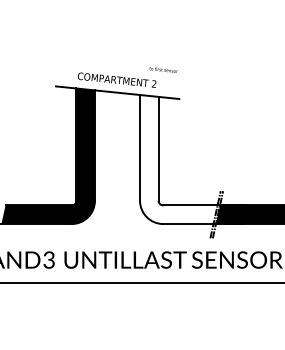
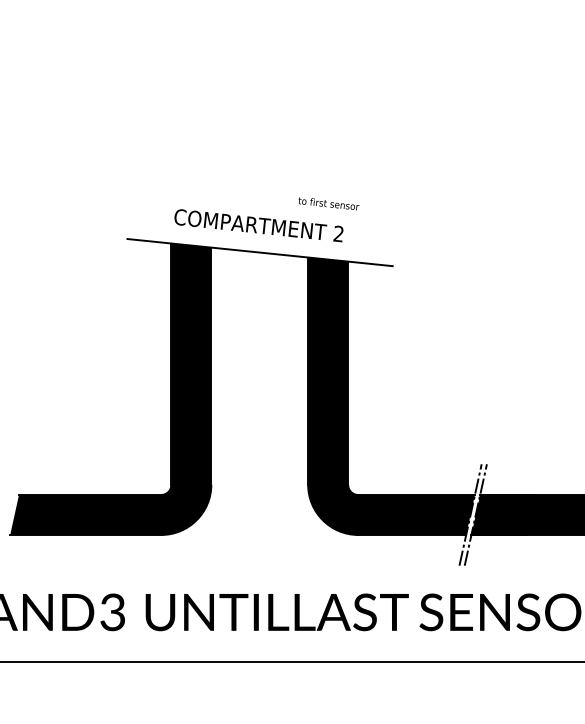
text: (163, 69) -> (328, 202), moved
fill: (178, 159) -> (390, 396), added

